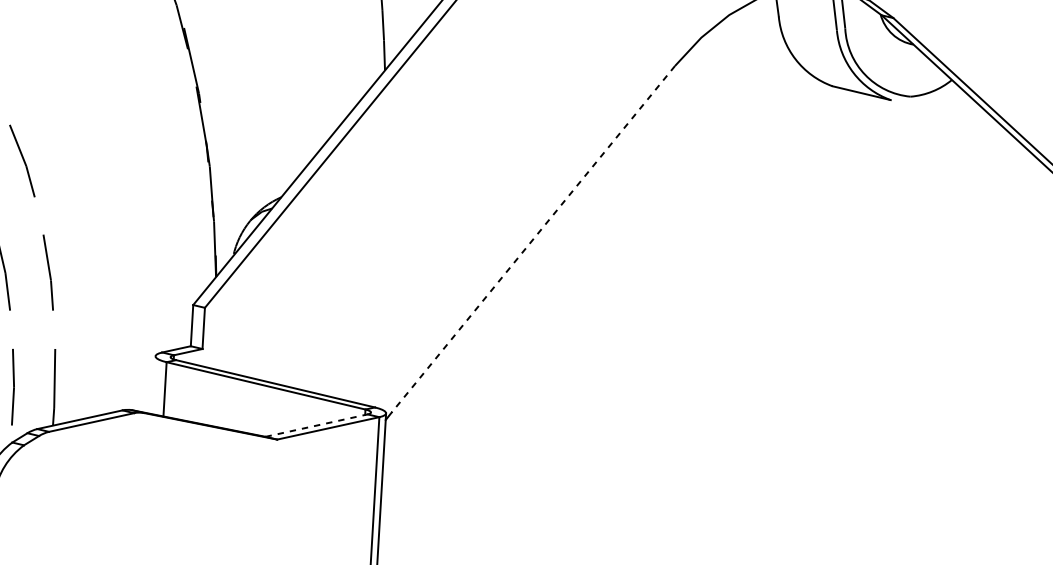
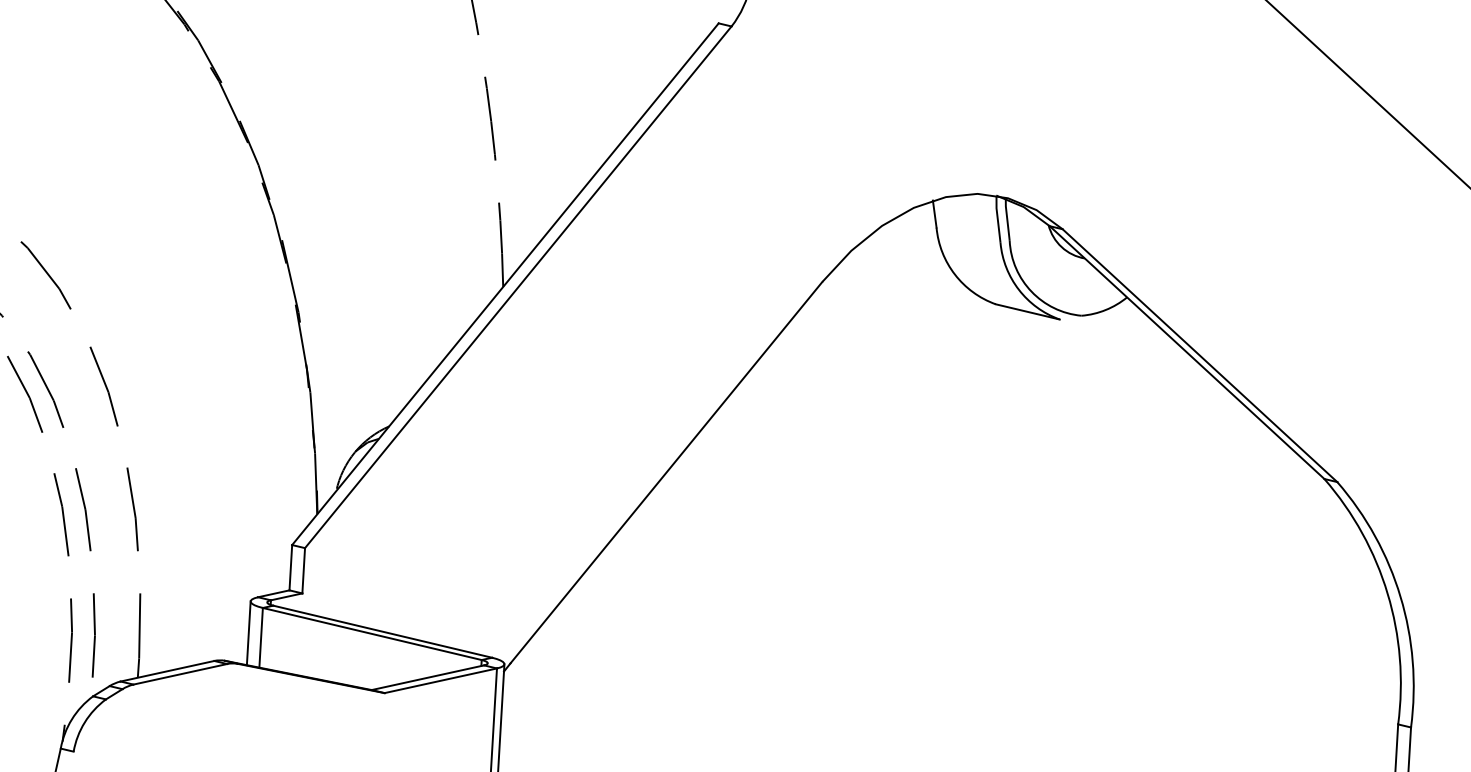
line: (533, 240) -> (666, 473), dashed -> solid
line: (153, 385) -> (248, 633), added
line: (316, 425) -> (427, 677), dashed -> solid

